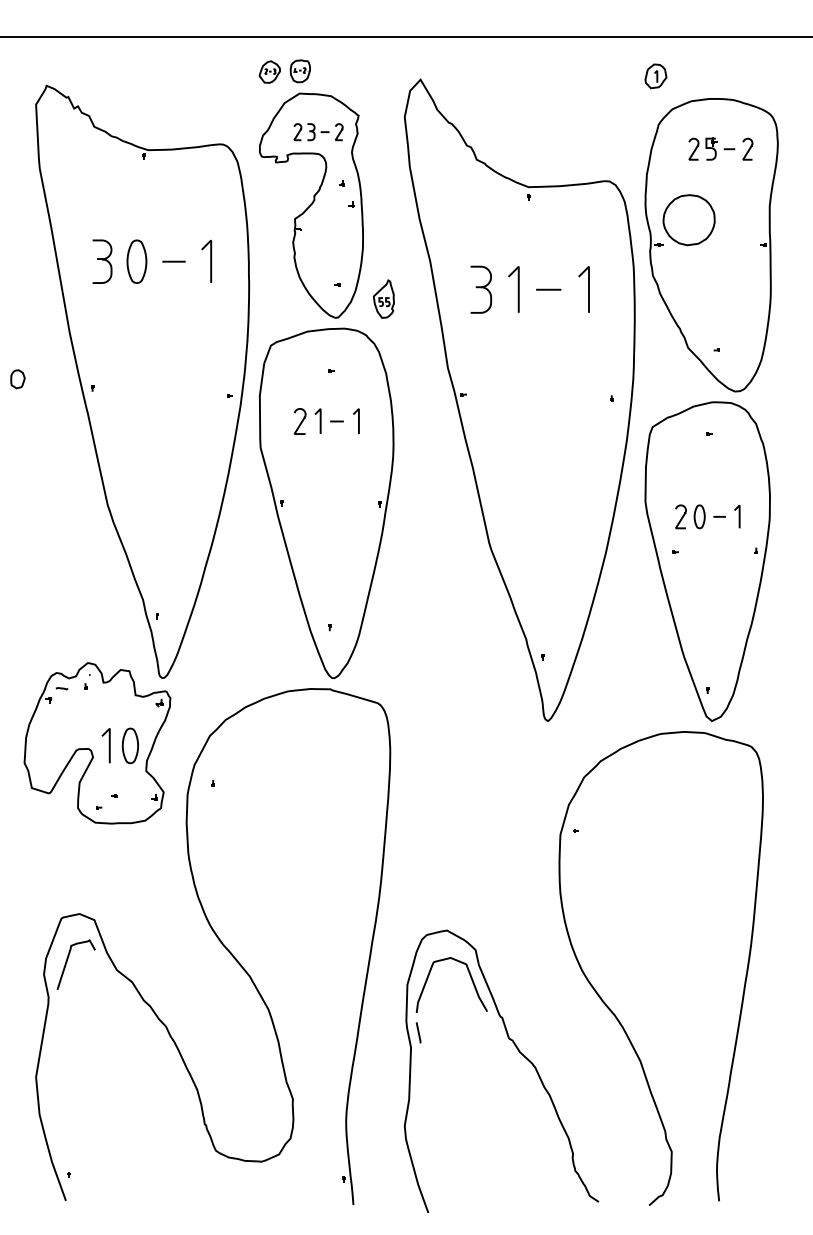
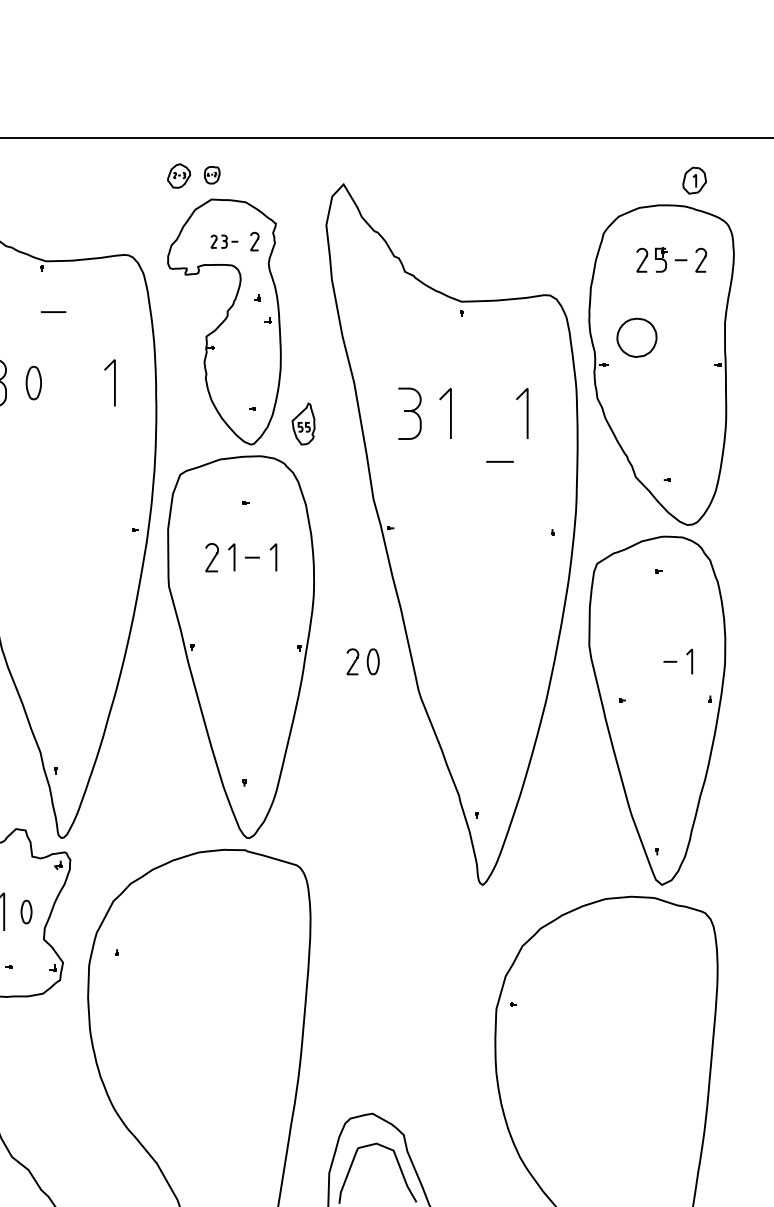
part: (299, 71) -> (211, 175), size x0.7
part: (655, 76) -> (694, 180), moved
part: (311, 132) -> (224, 242), size x0.7
part: (688, 220) -> (636, 338), size x0.7
part: (136, 261) -> (33, 382), size x0.7
line: (173, 261) -> (53, 311), moved
line: (548, 289) -> (499, 461), moved
part: (690, 516) -> (363, 661), moved
part: (129, 745) -> (25, 911), size x0.6

